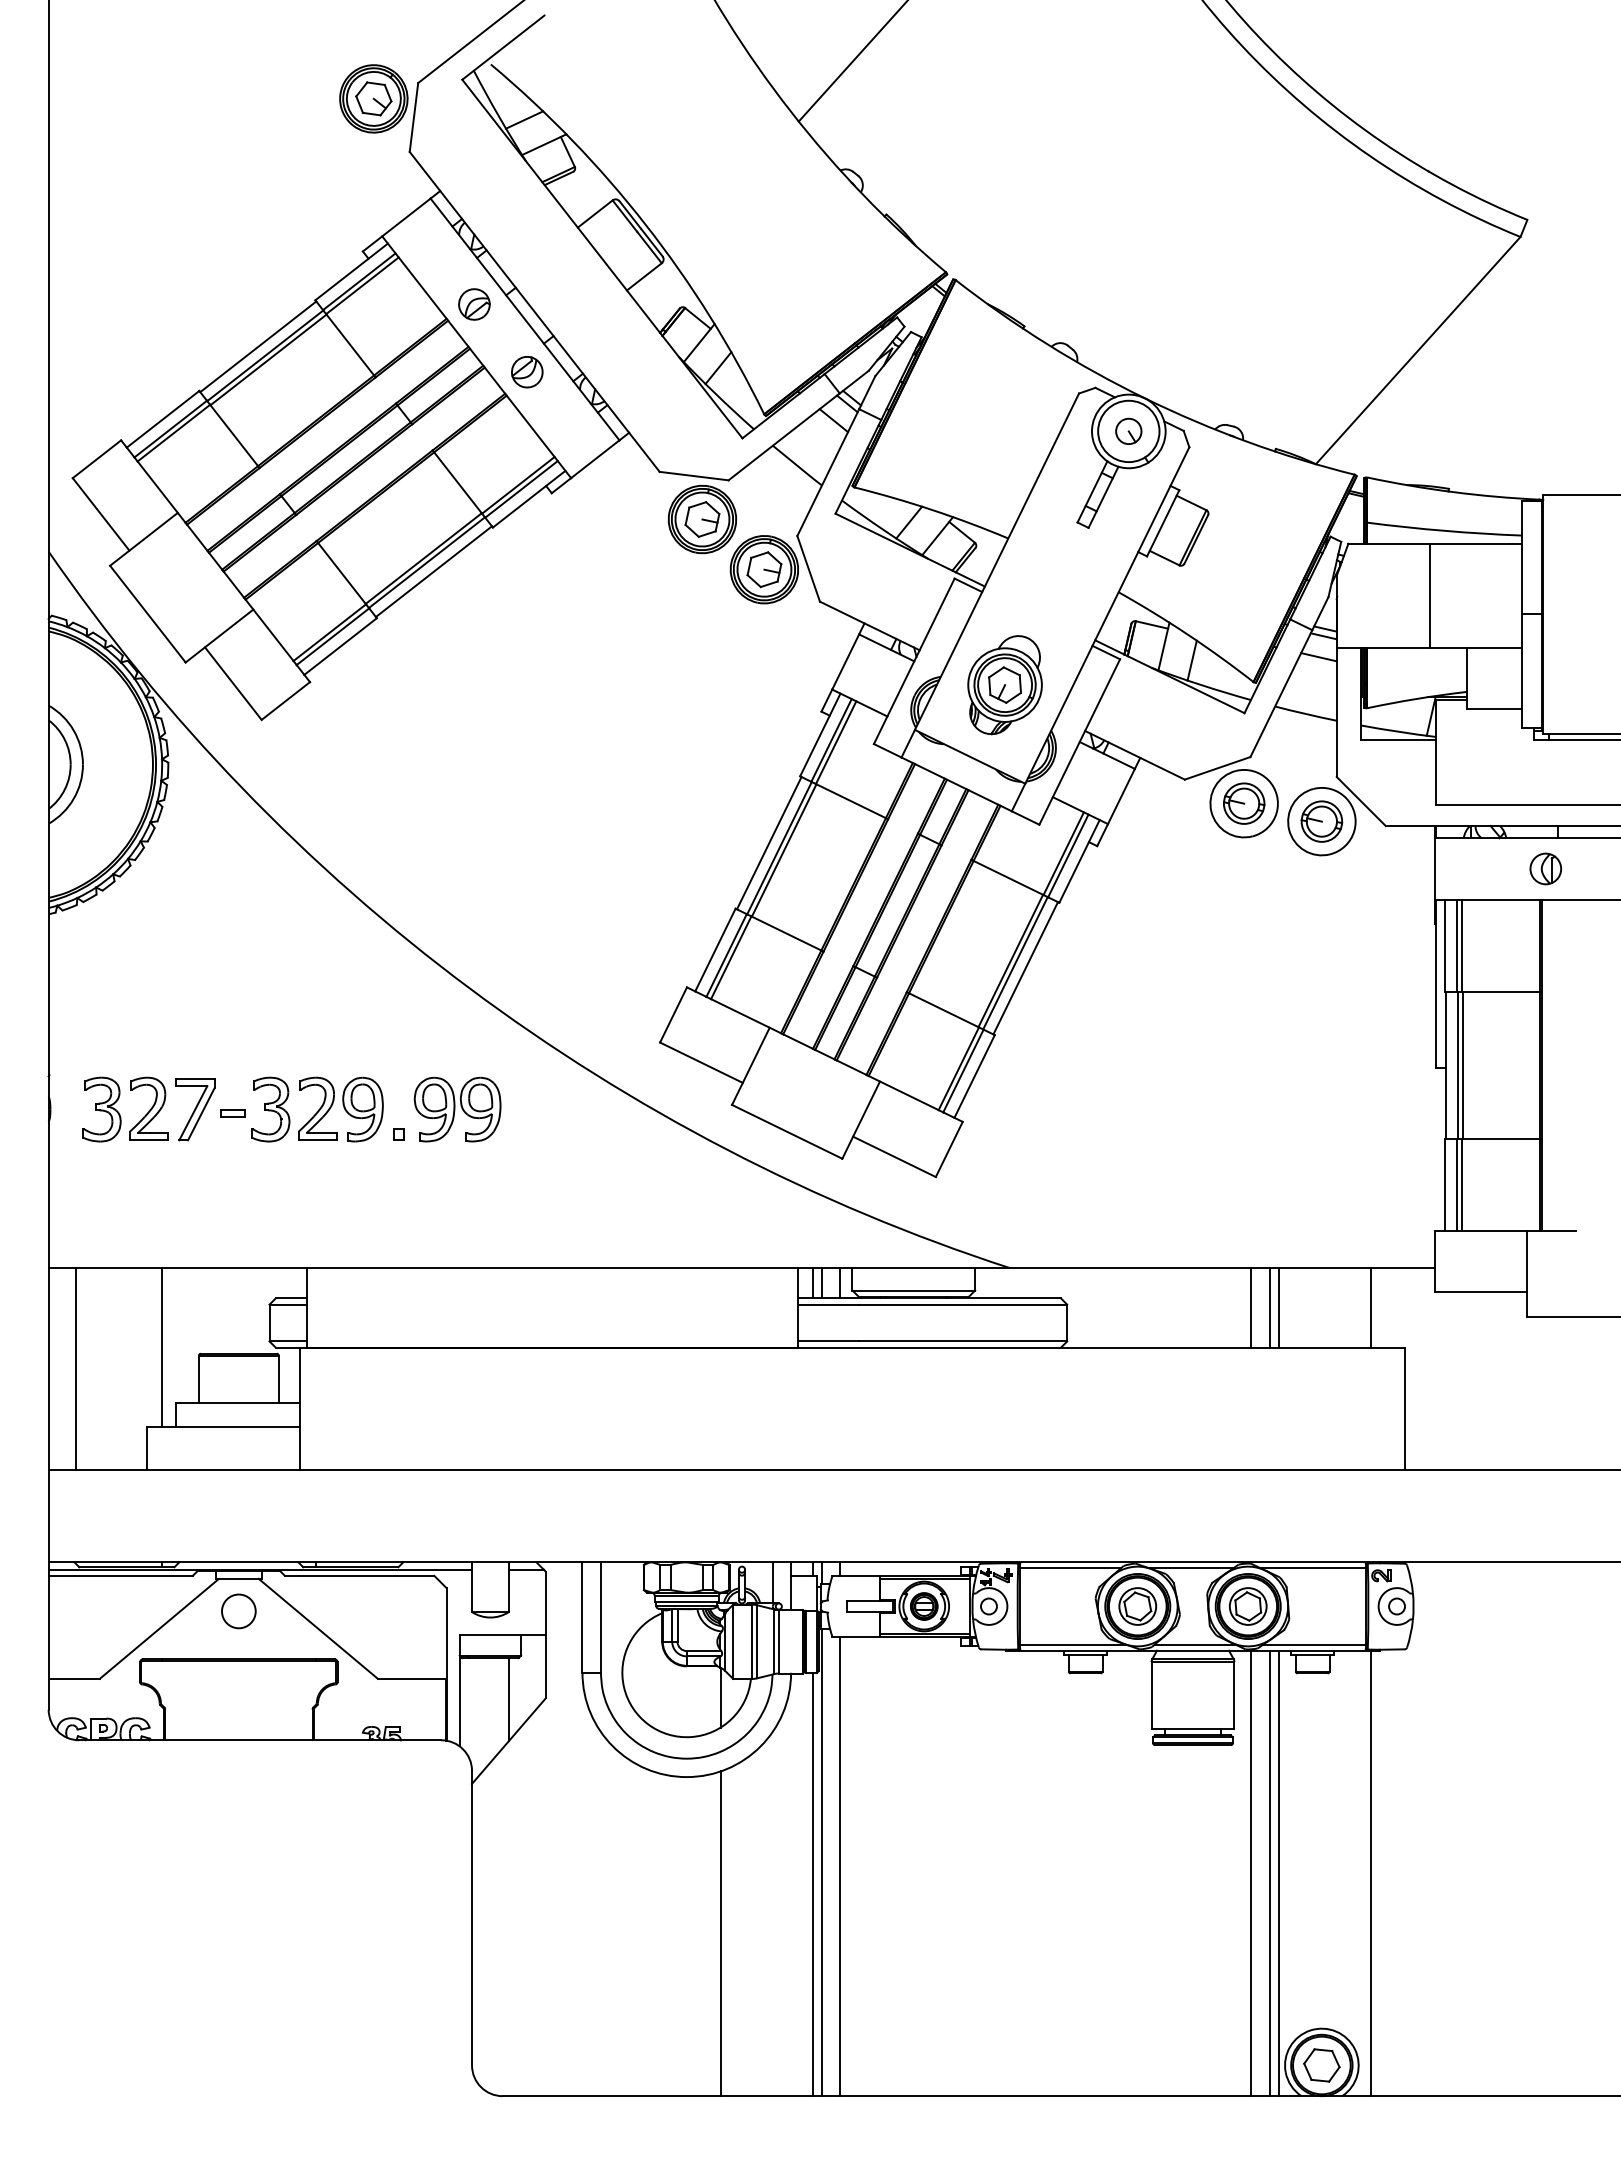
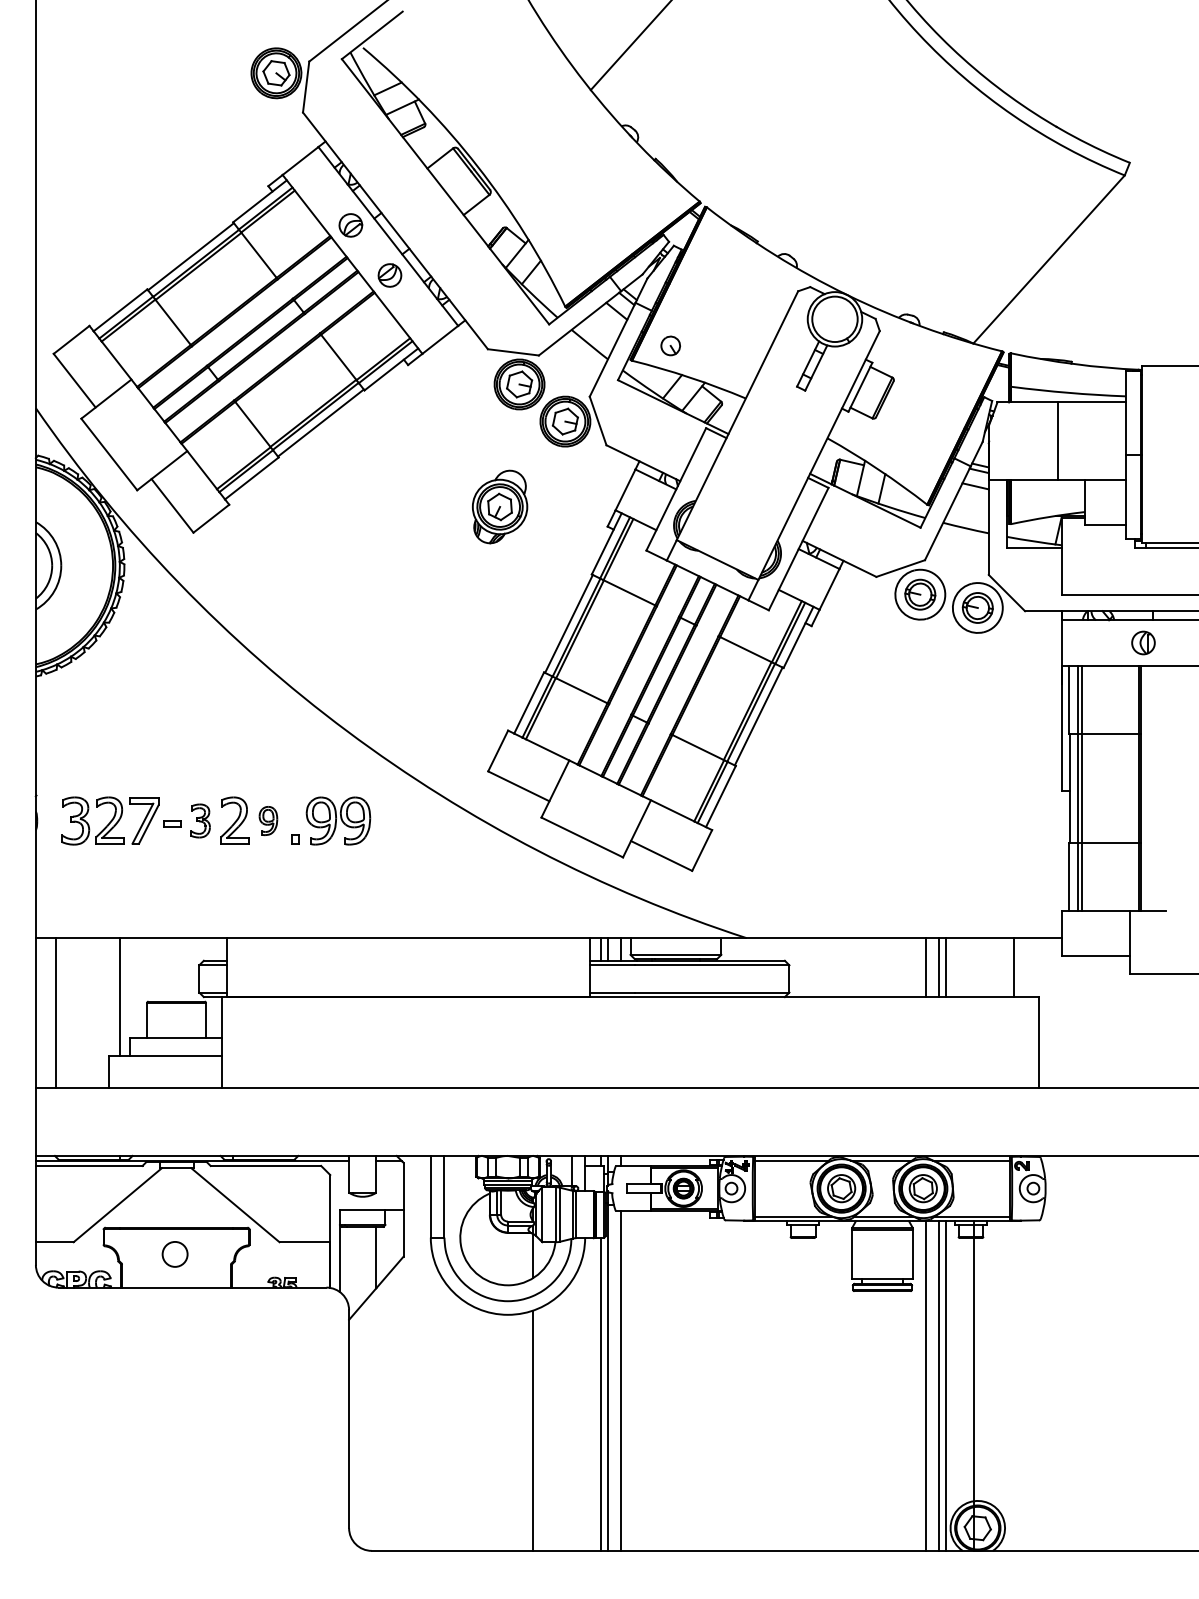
part: (1128, 430) -> (670, 345), moved
part: (1004, 685) -> (499, 507), moved
part: (270, 1109) -> (200, 820), size x0.7
part: (362, 1109) -> (268, 820), size x0.6
circle: (238, 1611) -> (174, 1254), moved
line: (1370, 1873) -> (973, 1386), moved

